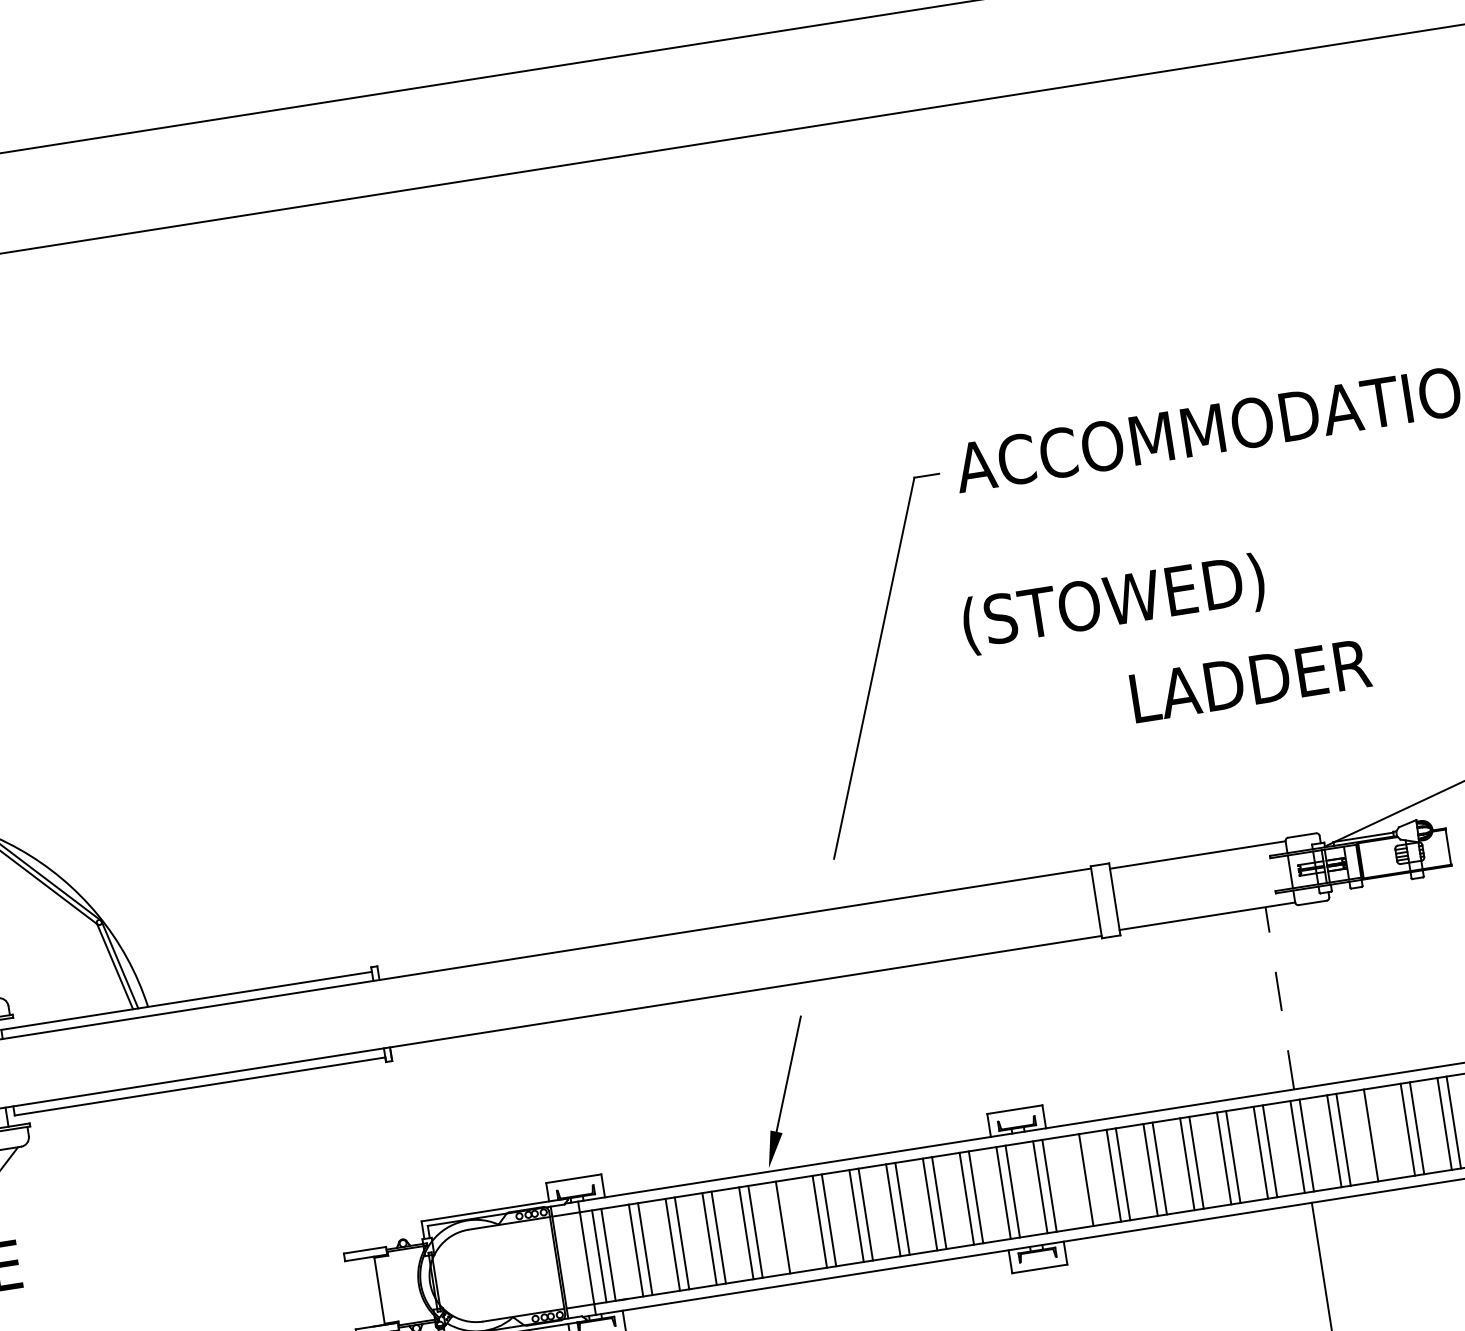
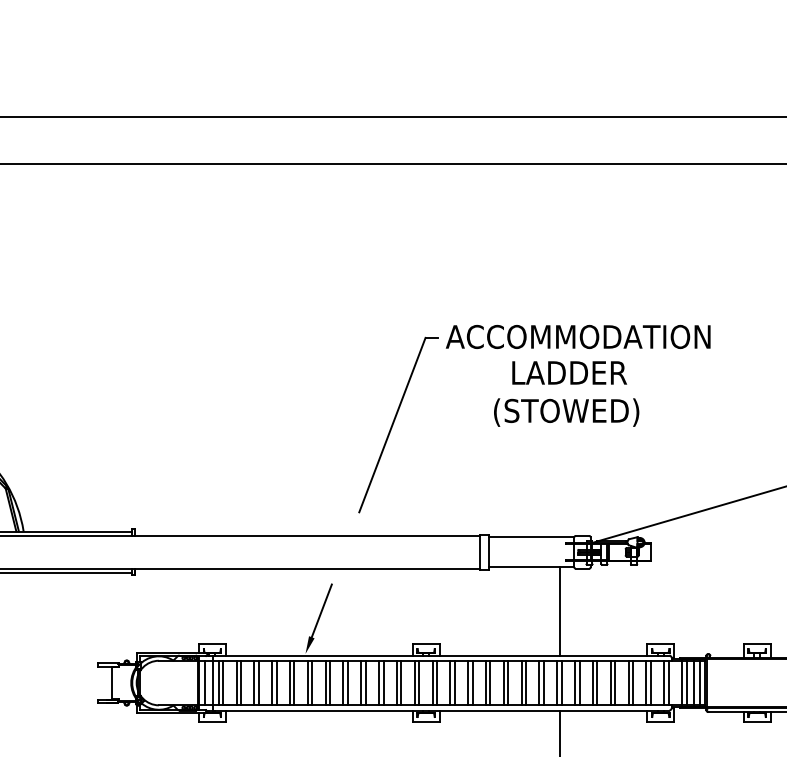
text: (1113, 604) -> (566, 412), moved
text: (1250, 679) -> (569, 372), moved
line: (1278, 996) -> (559, 610), dashed -> solid
line: (1380, 1132) -> (597, 682), added
line: (1077, 1180) -> (450, 682), added
line: (792, 1224) -> (312, 682), added
line: (571, 1259) -> (205, 682), added

